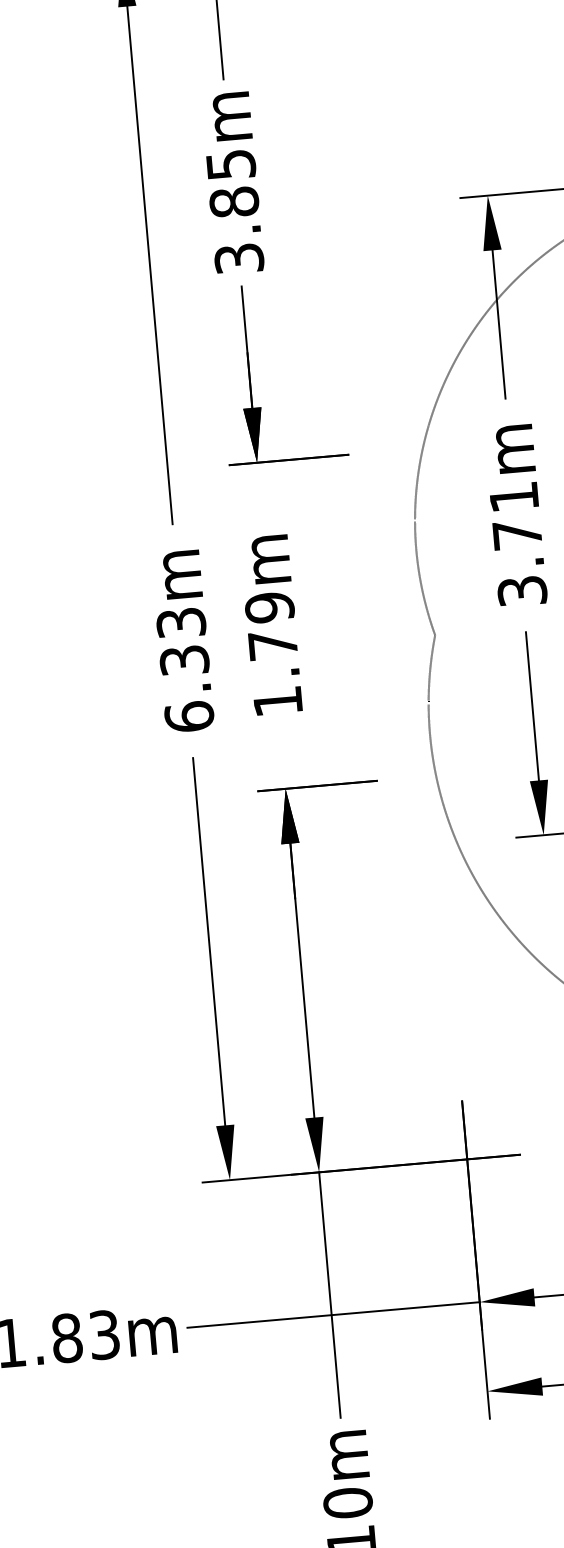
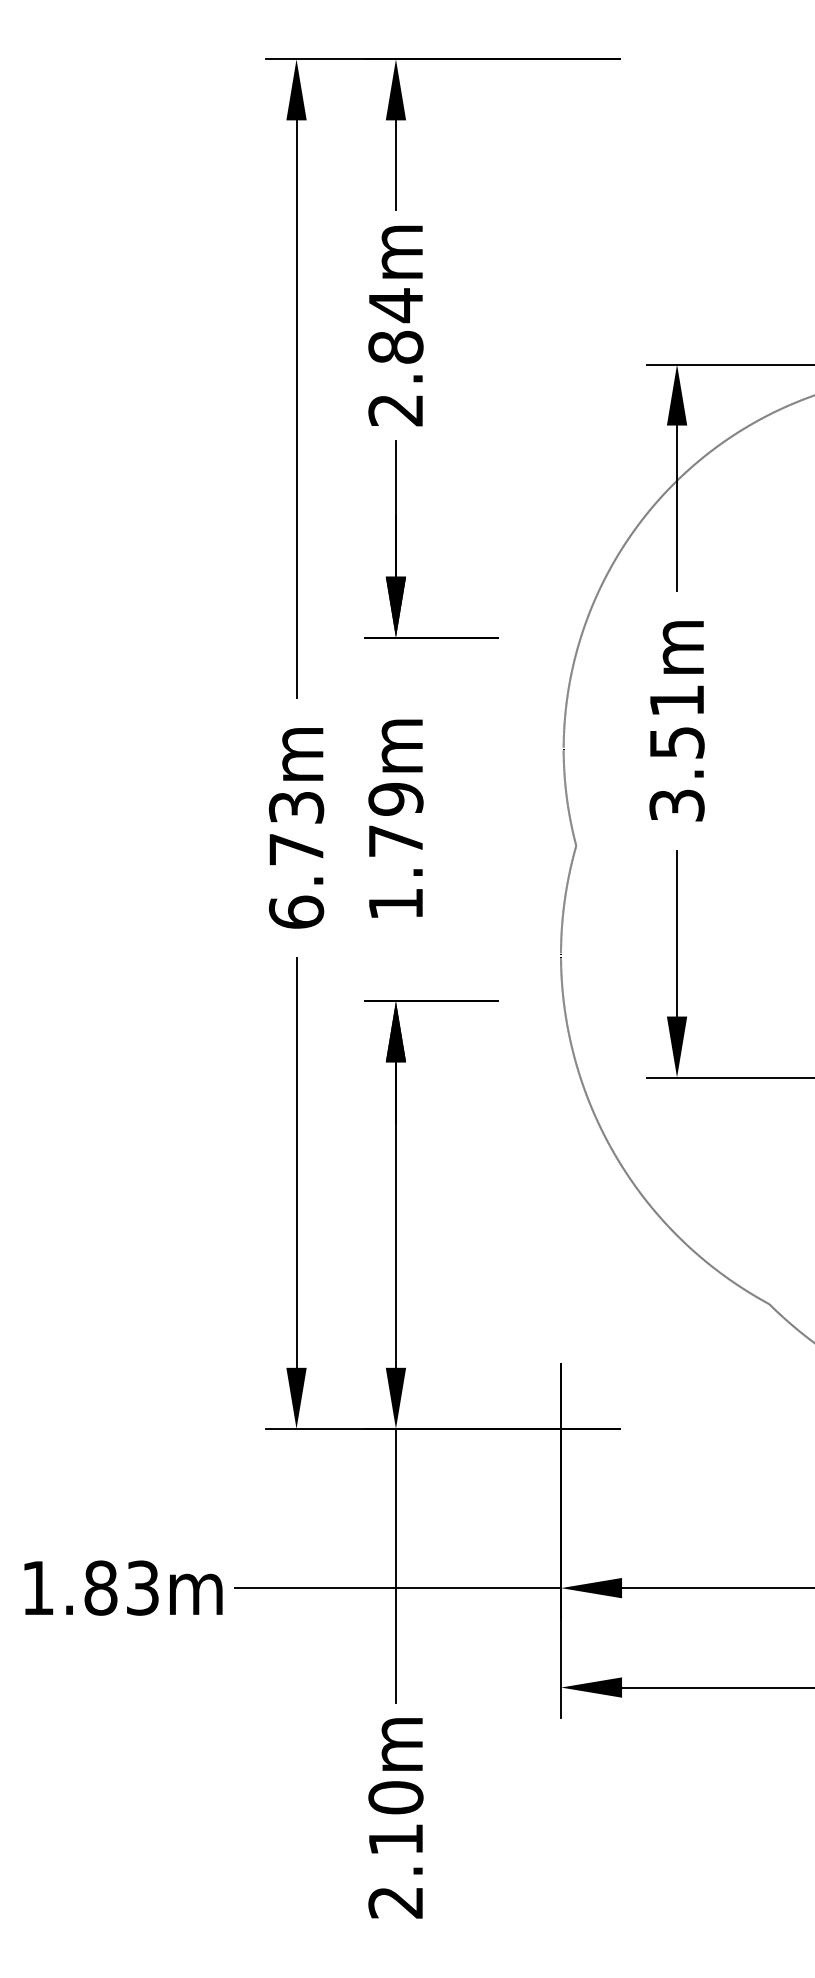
text: (234, 211) -> (395, 357), 3.85m -> 2.84m
text: (517, 534) -> (677, 742), 3.71m -> 3.51m
text: (184, 660) -> (296, 849), 6.33m -> 6.73m

